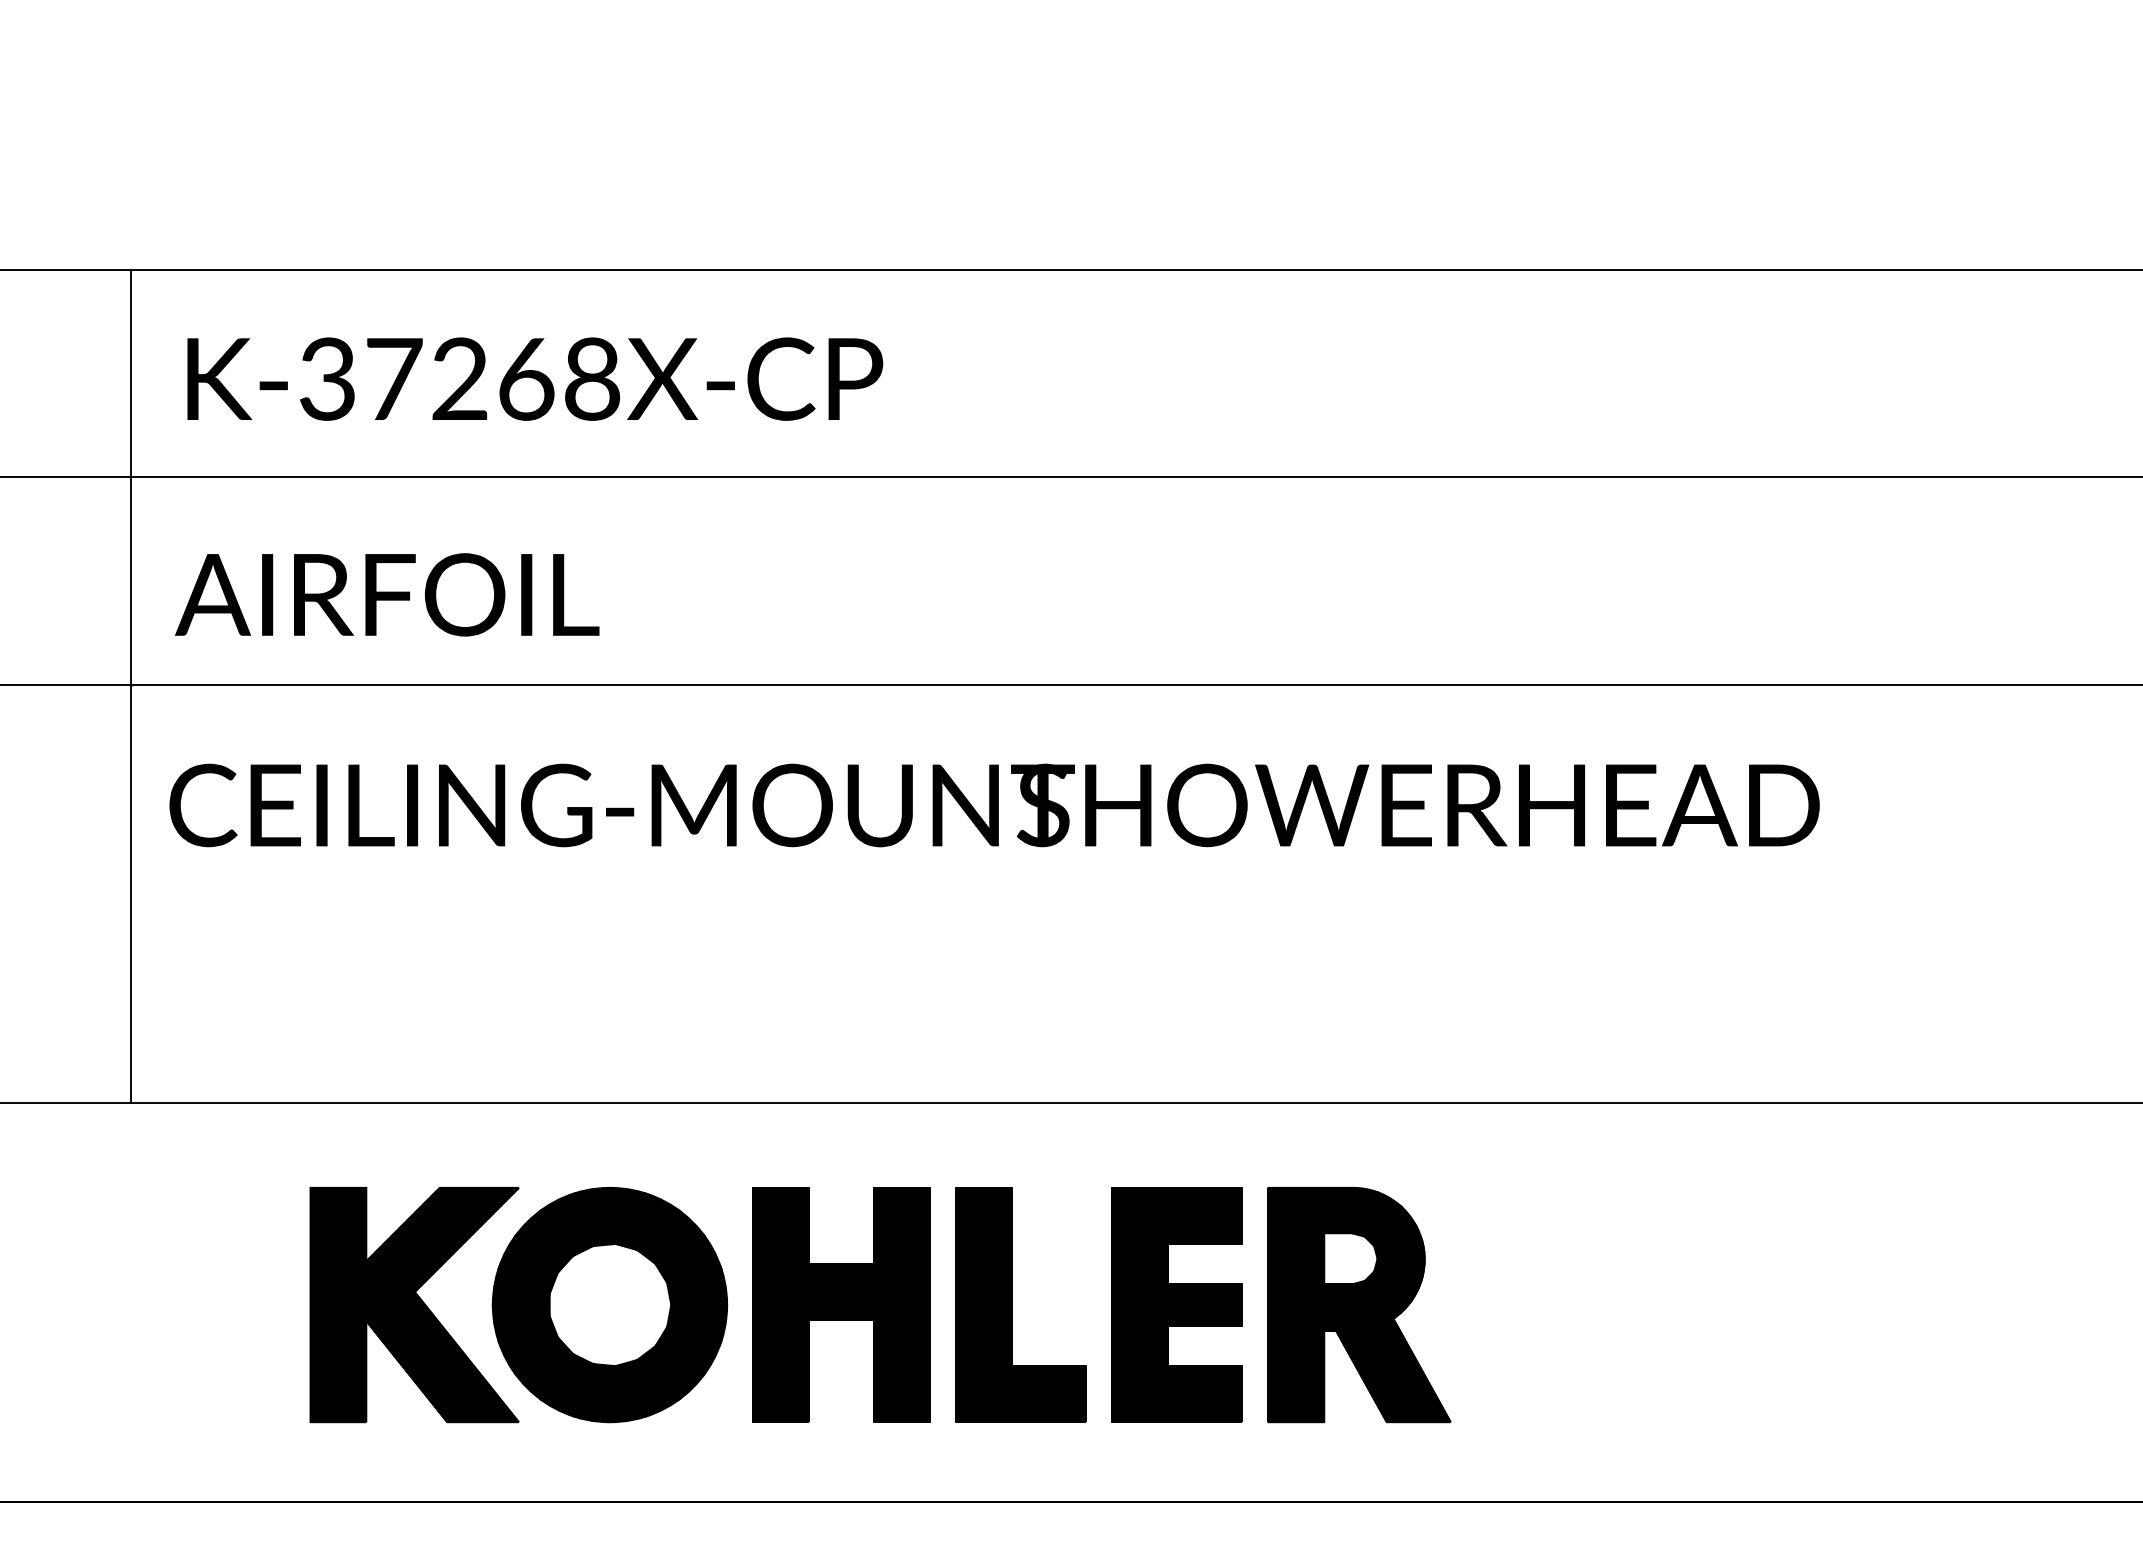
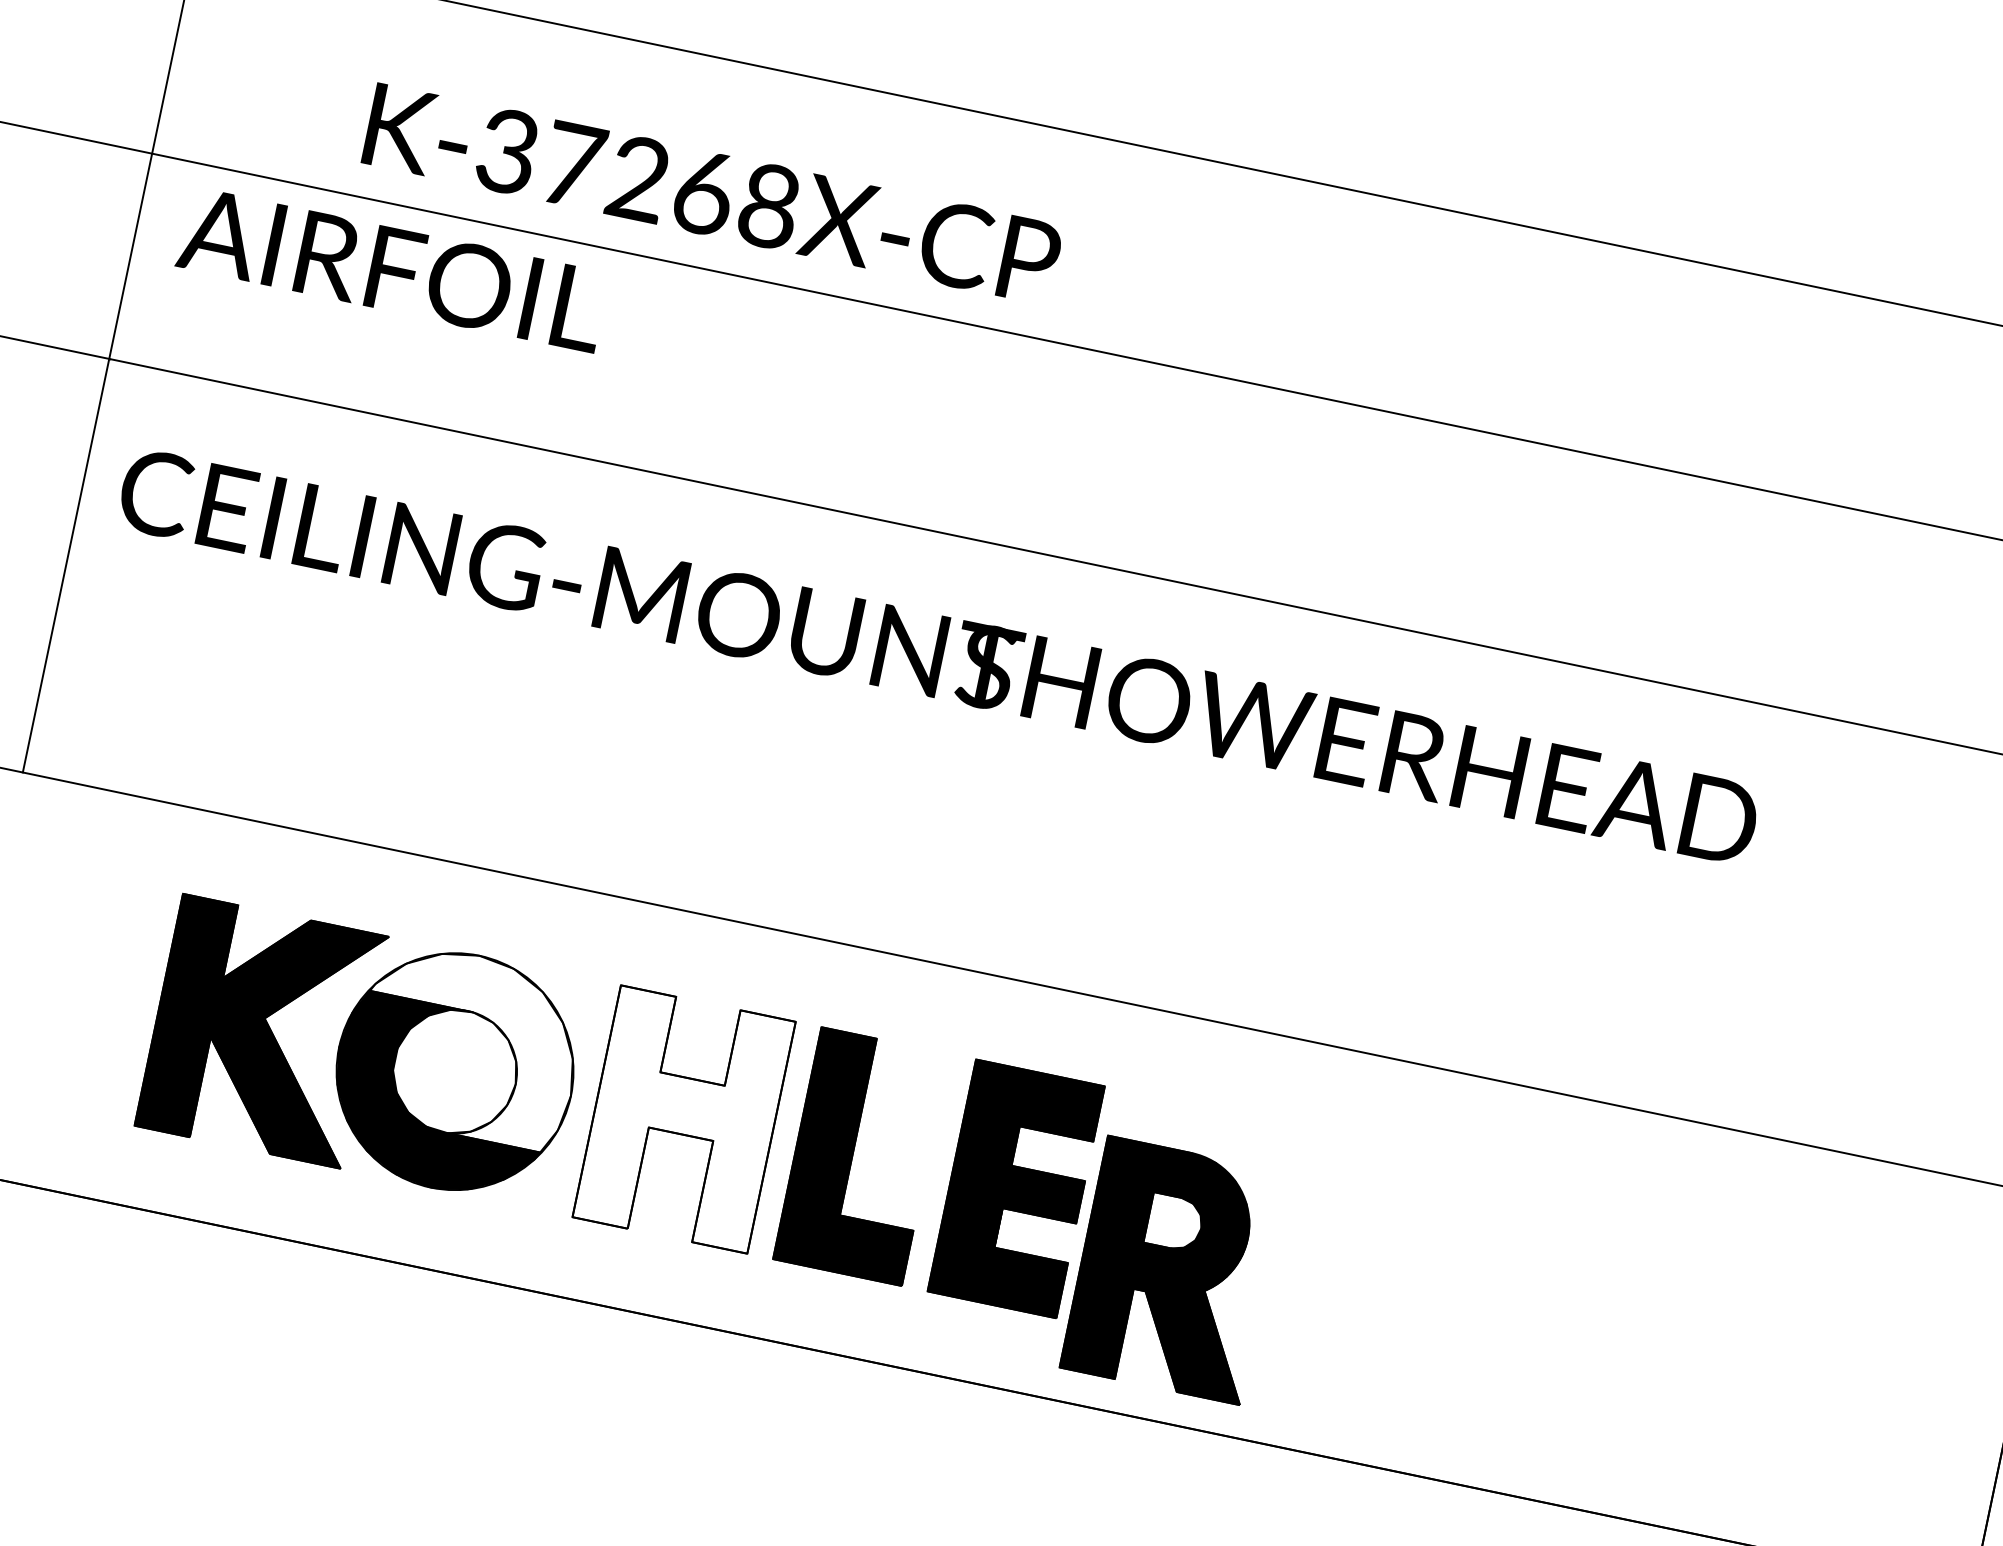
text: (535, 378) -> (713, 193), moved
text: (387, 594) -> (392, 269), moved
fill: (619, 1276) -> (470, 1045), removed
fill: (841, 1304) -> (684, 1118), removed
part: (1359, 1304) -> (1174, 1269), moved

